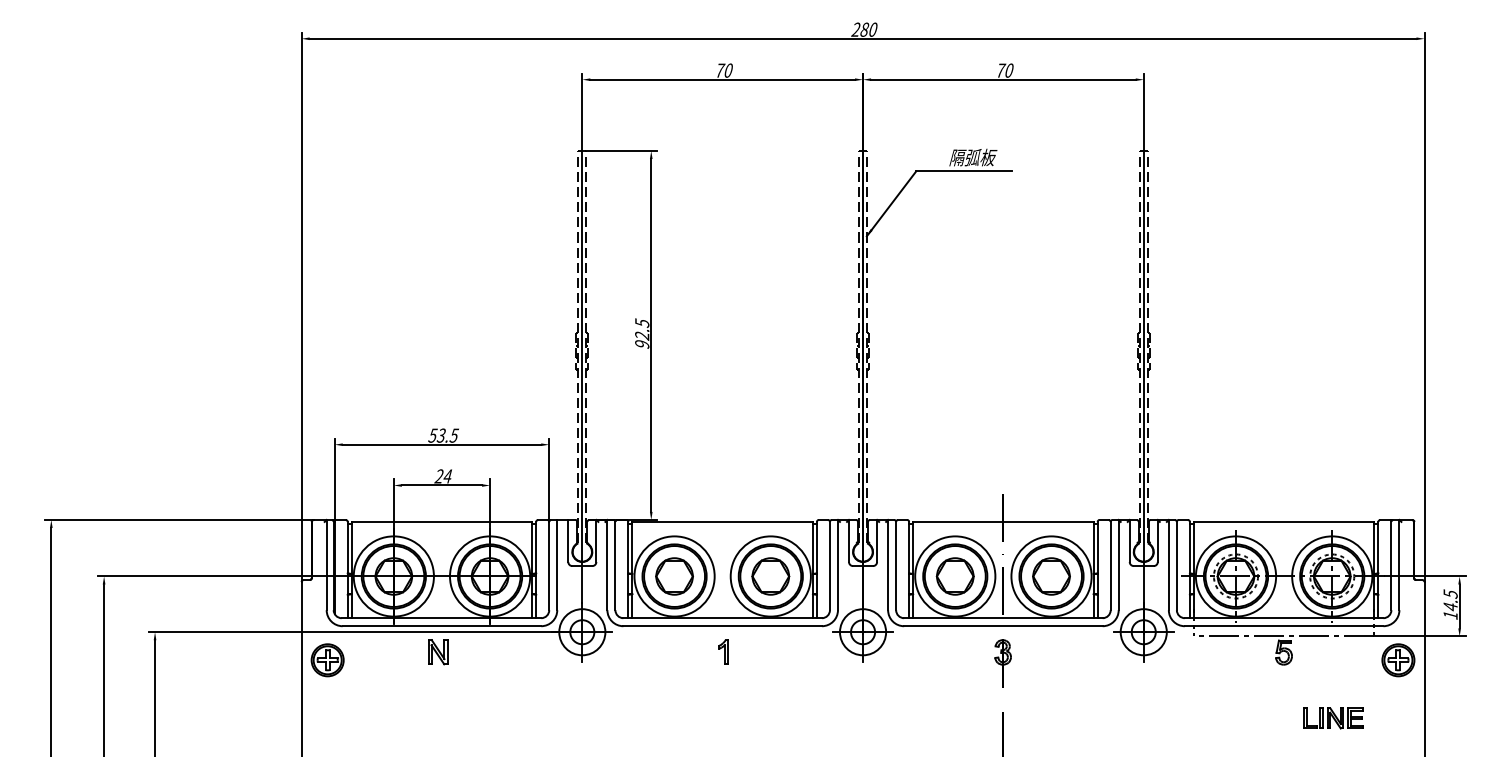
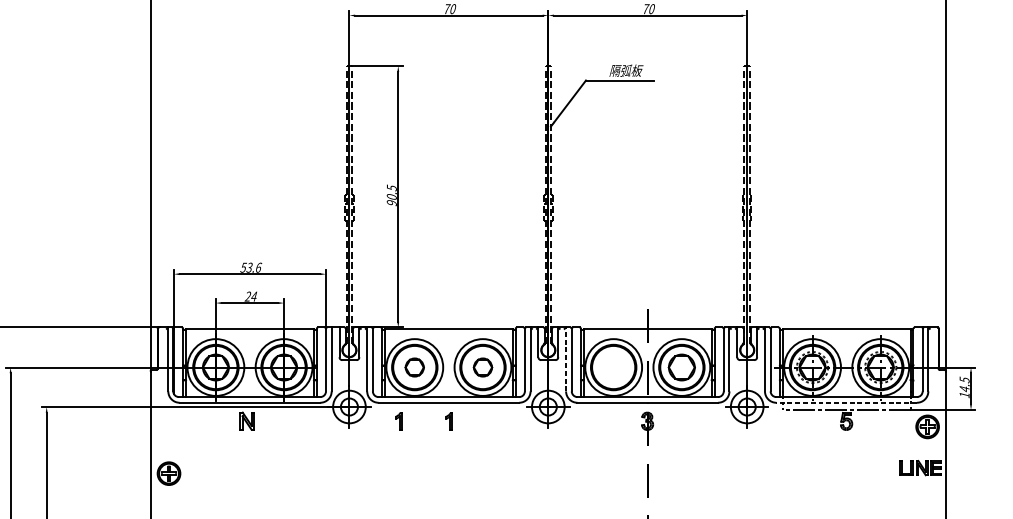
text: (642, 335) -> (392, 196), 92.5 -> 90.5
text: (454, 435) -> (258, 267), 53.5 -> 53.6
line: (888, 564) -> (566, 359), solid -> dashed
part: (674, 576) -> (414, 367), size x0.7
part: (770, 576) -> (482, 367), size x0.7
part: (954, 576) -> (613, 367), removed
line: (1283, 626) -> (846, 402), solid -> dashed
part: (652, 651) -> (399, 420), added
part: (327, 660) -> (168, 473), moved
part: (1333, 718) -> (920, 468), moved

